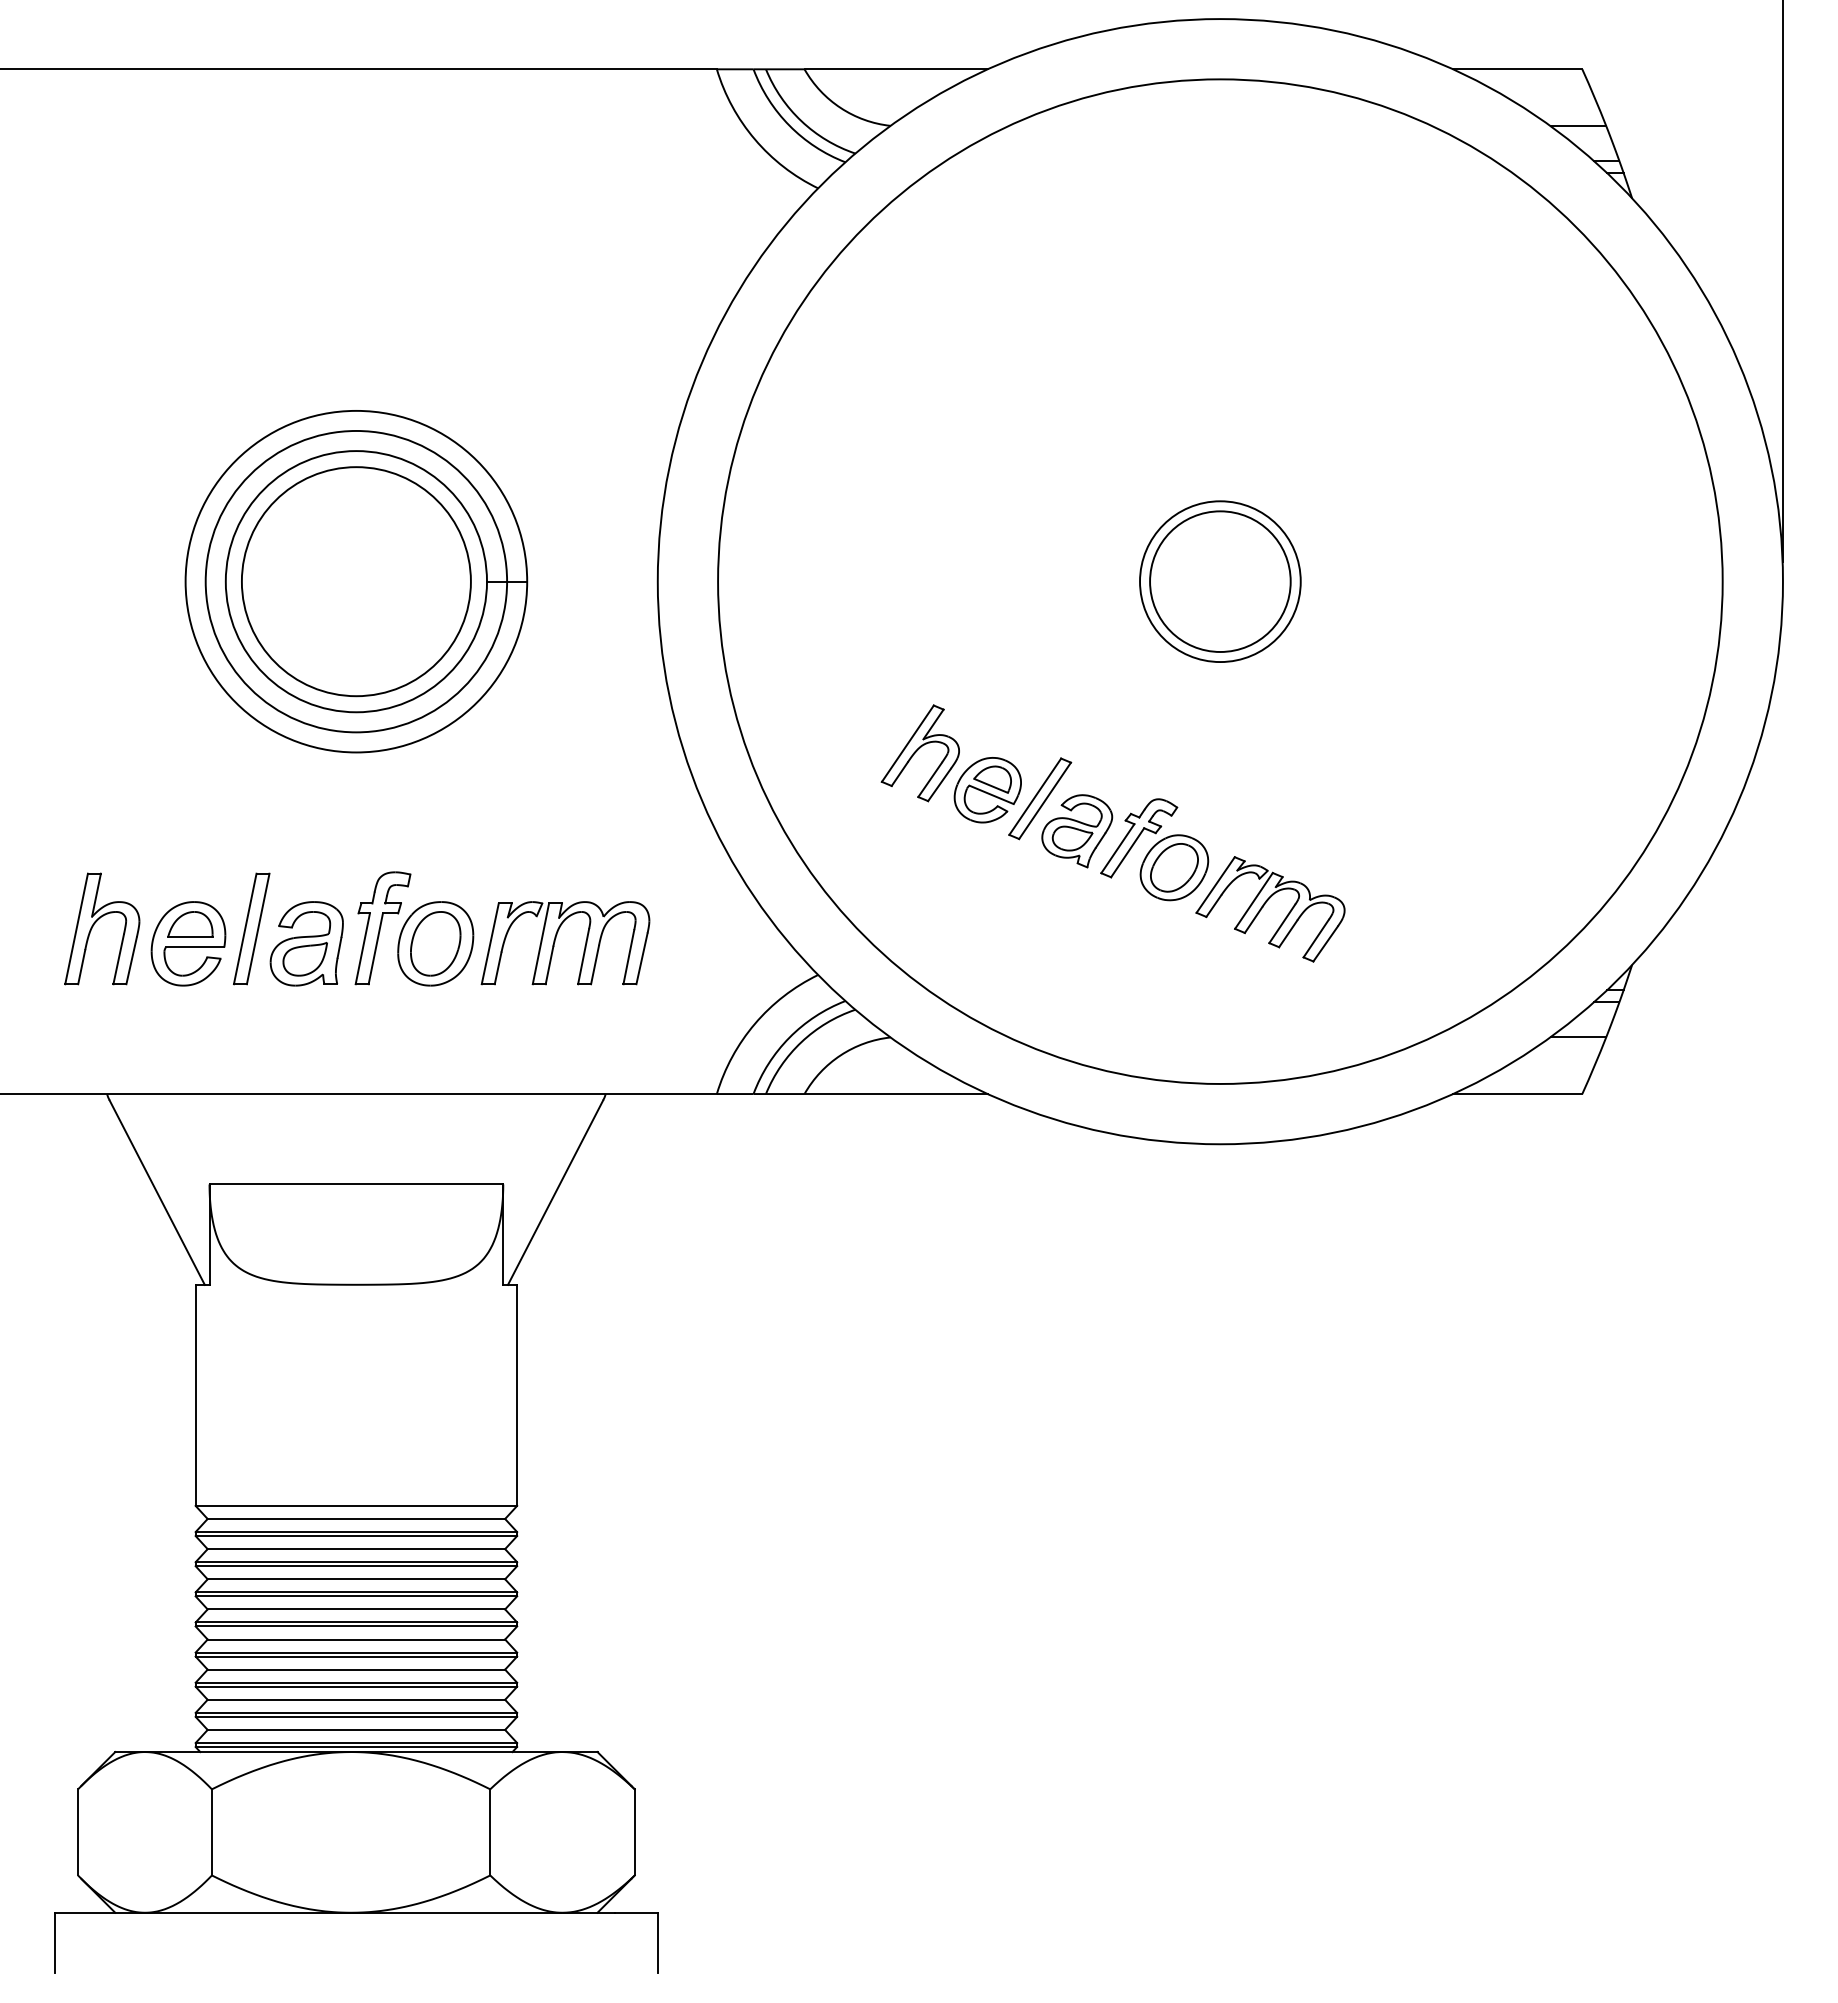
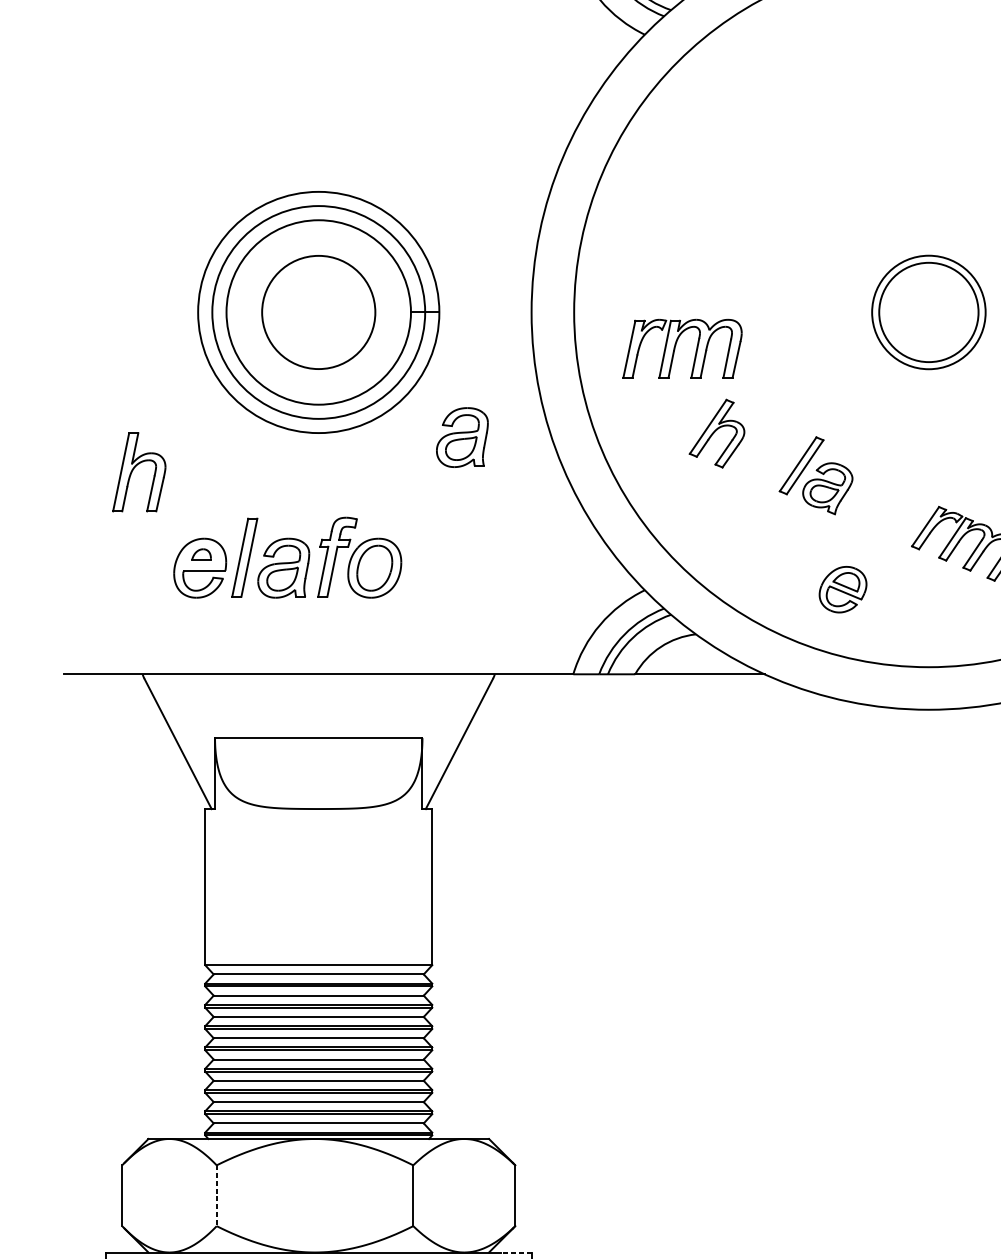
circle: (355, 581) -> (318, 312), size x0.7
part: (559, 758) -> (462, 437), added
part: (987, 790) -> (842, 589), moved
part: (1154, 849) -> (882, 501), removed
part: (96, 922) -> (135, 467), moved
part: (190, 924) -> (201, 554), size x0.6
part: (555, 942) -> (675, 348), moved
line: (211, 1832) -> (216, 1195), solid -> dashed
line: (636, 1912) -> (516, 1252), solid -> dashed

